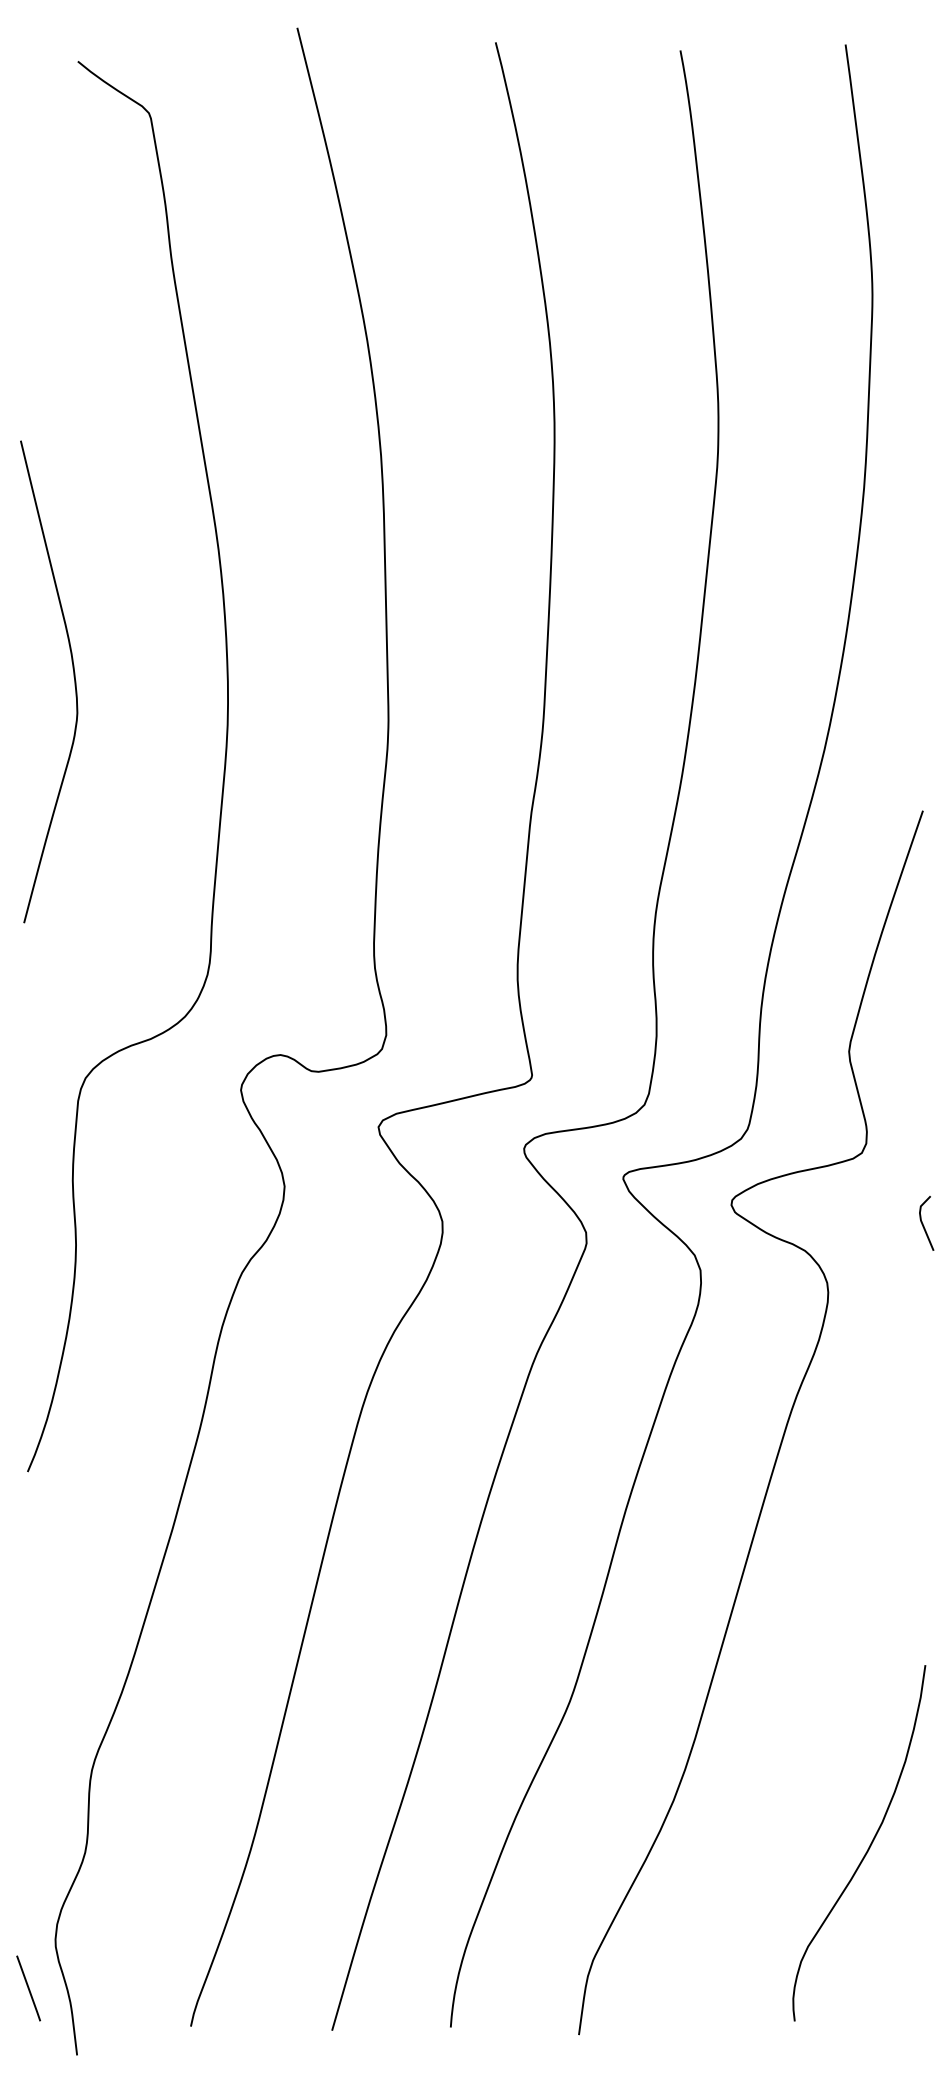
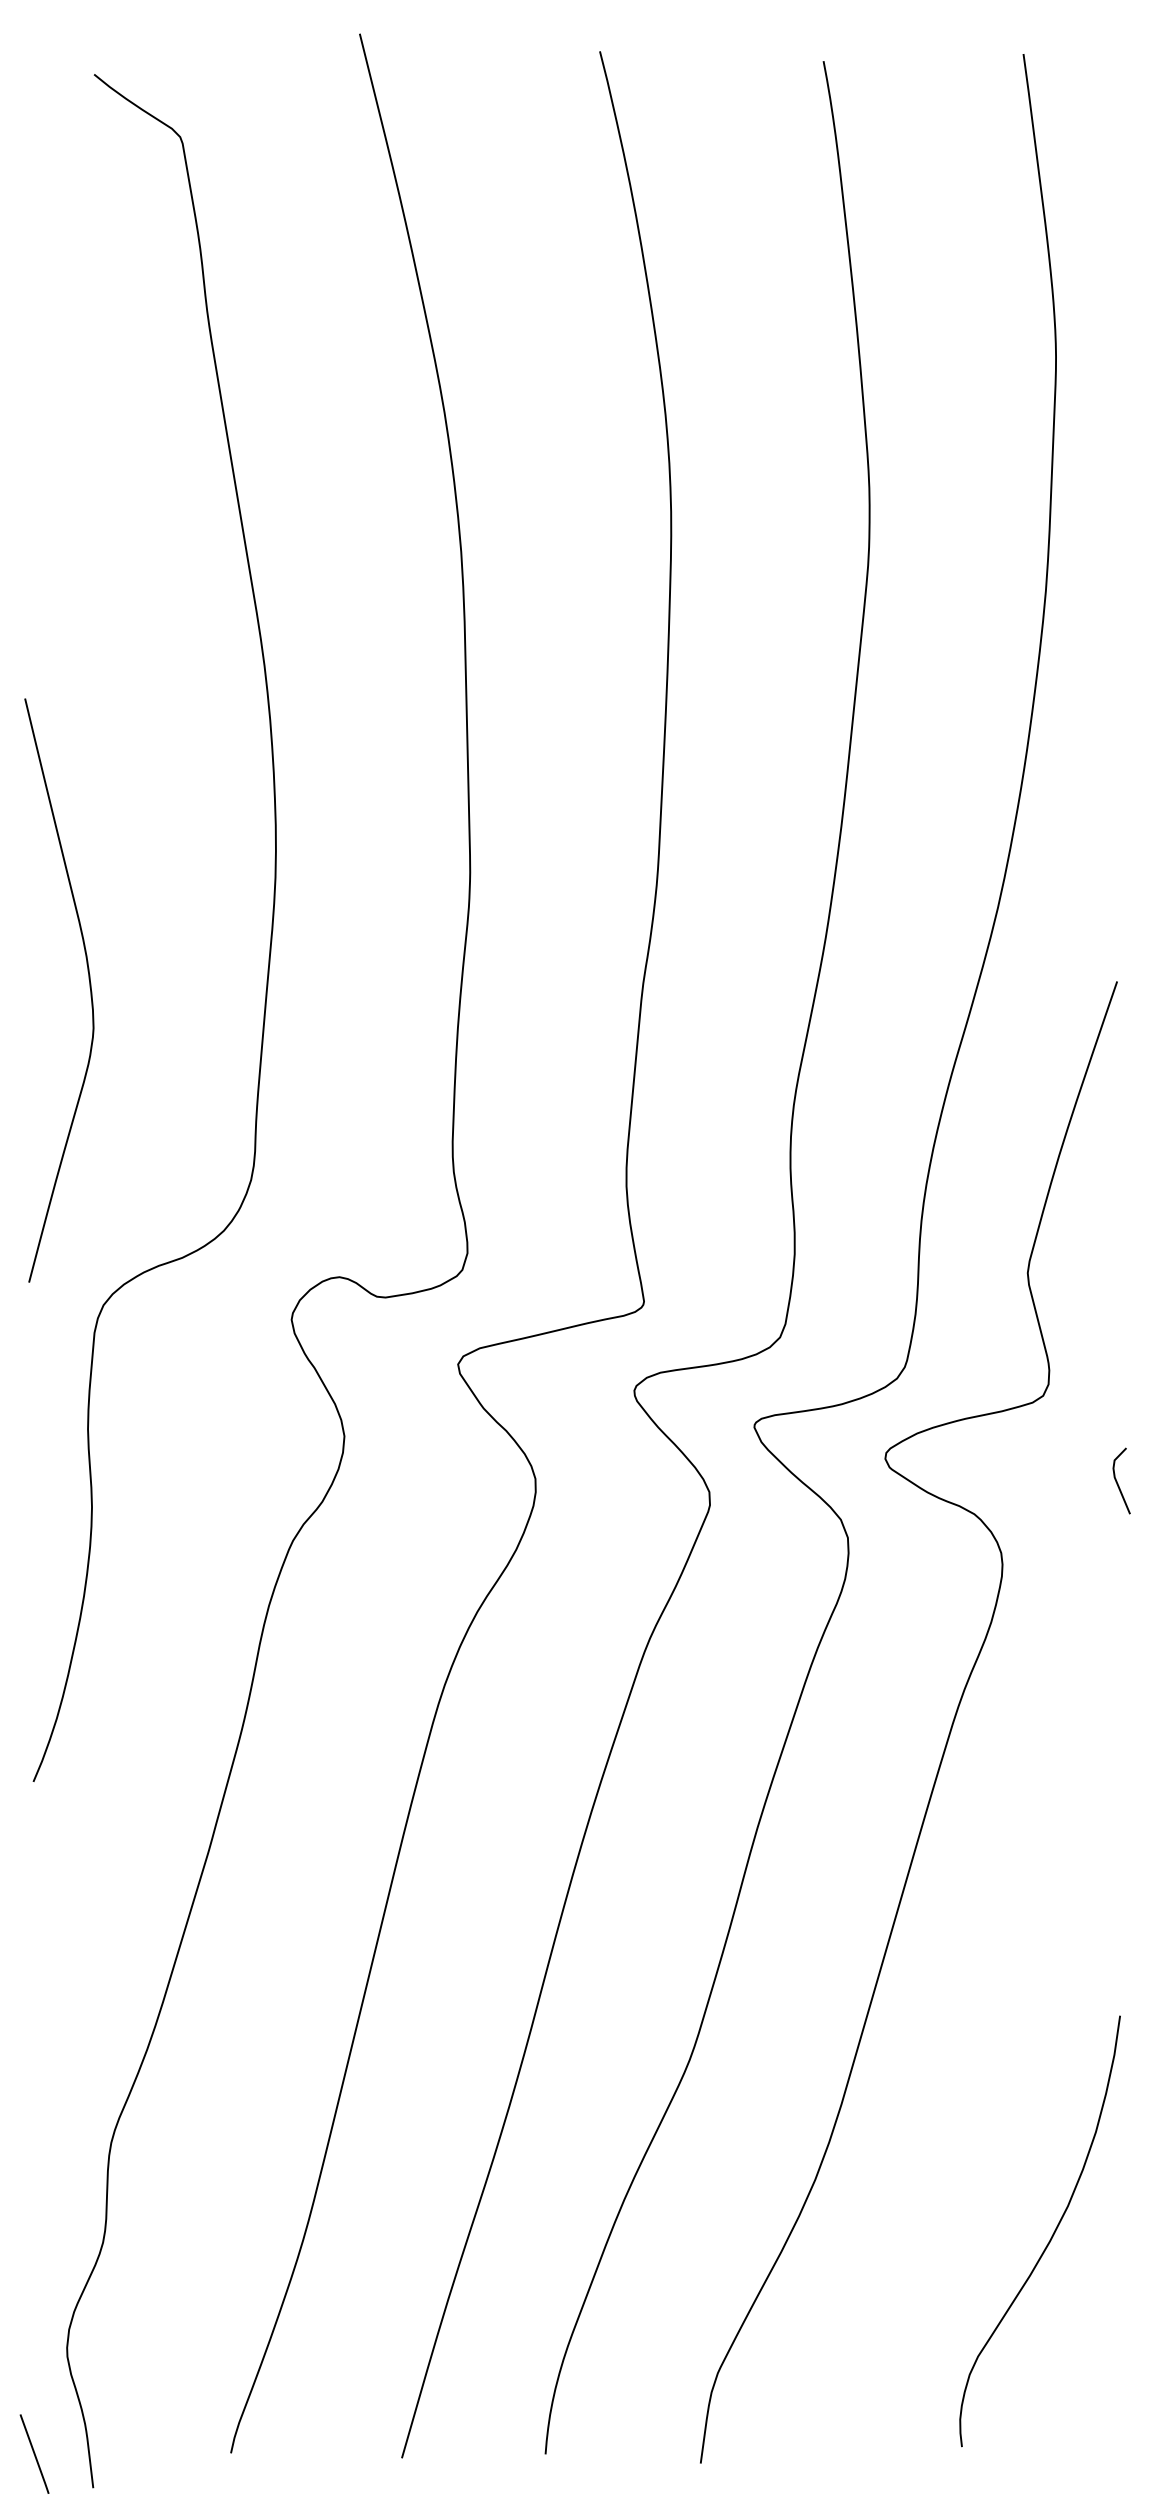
curve: (74, 679) -> (89, 987), moved
line: (28, 1987) -> (34, 2453), moved

